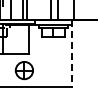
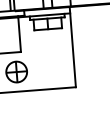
line: (72, 54) -> (72, 48), dashed -> solid

